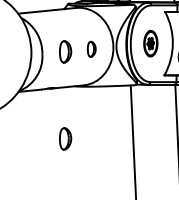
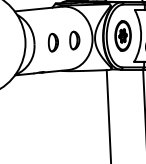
part: (150, 43) -> (122, 35), size x1.43
part: (91, 49) -> (74, 40), size x1.43
part: (65, 138) -> (53, 113), removed

